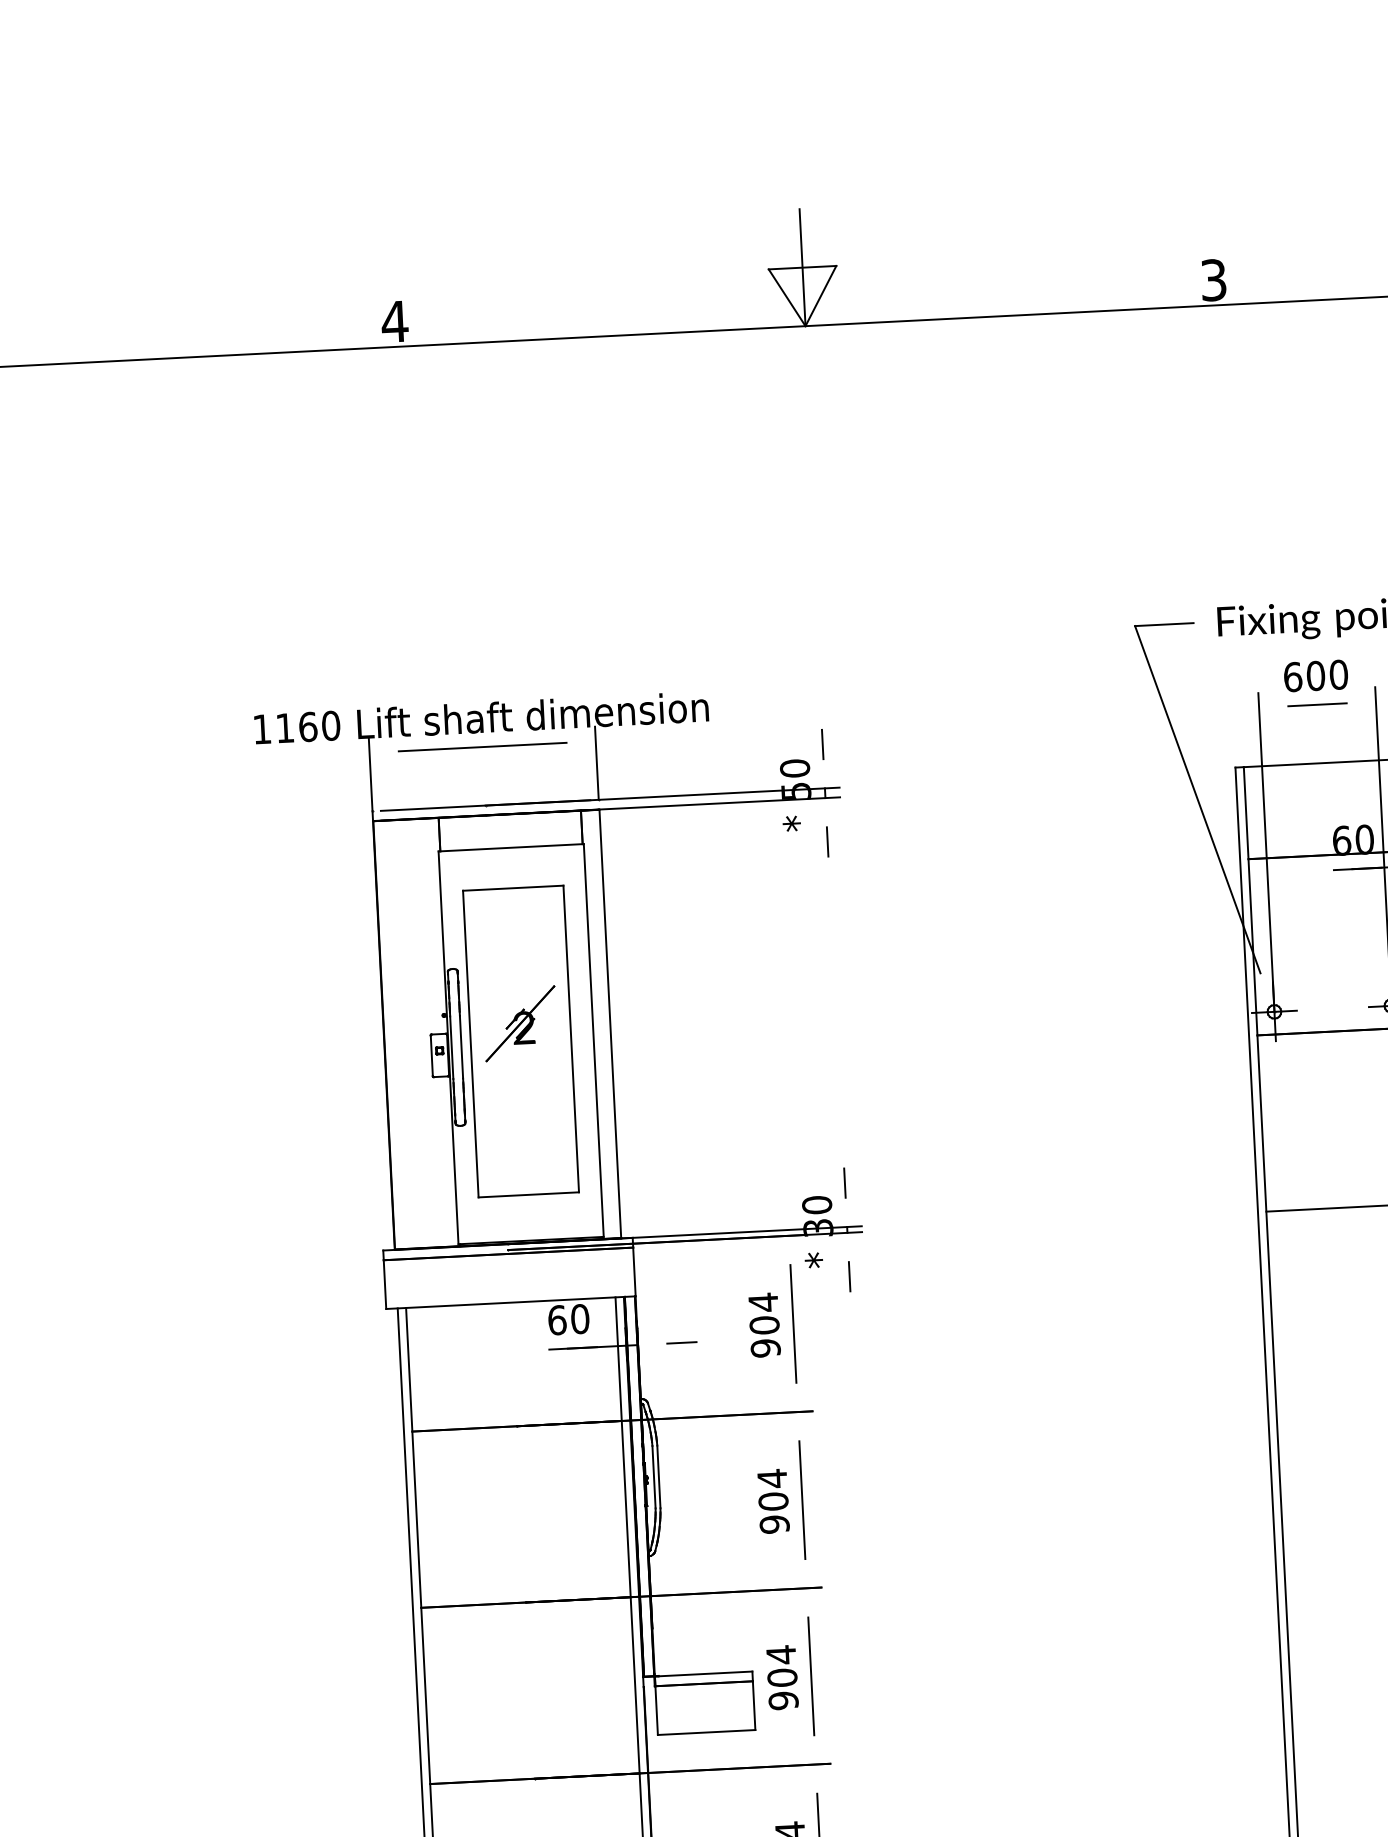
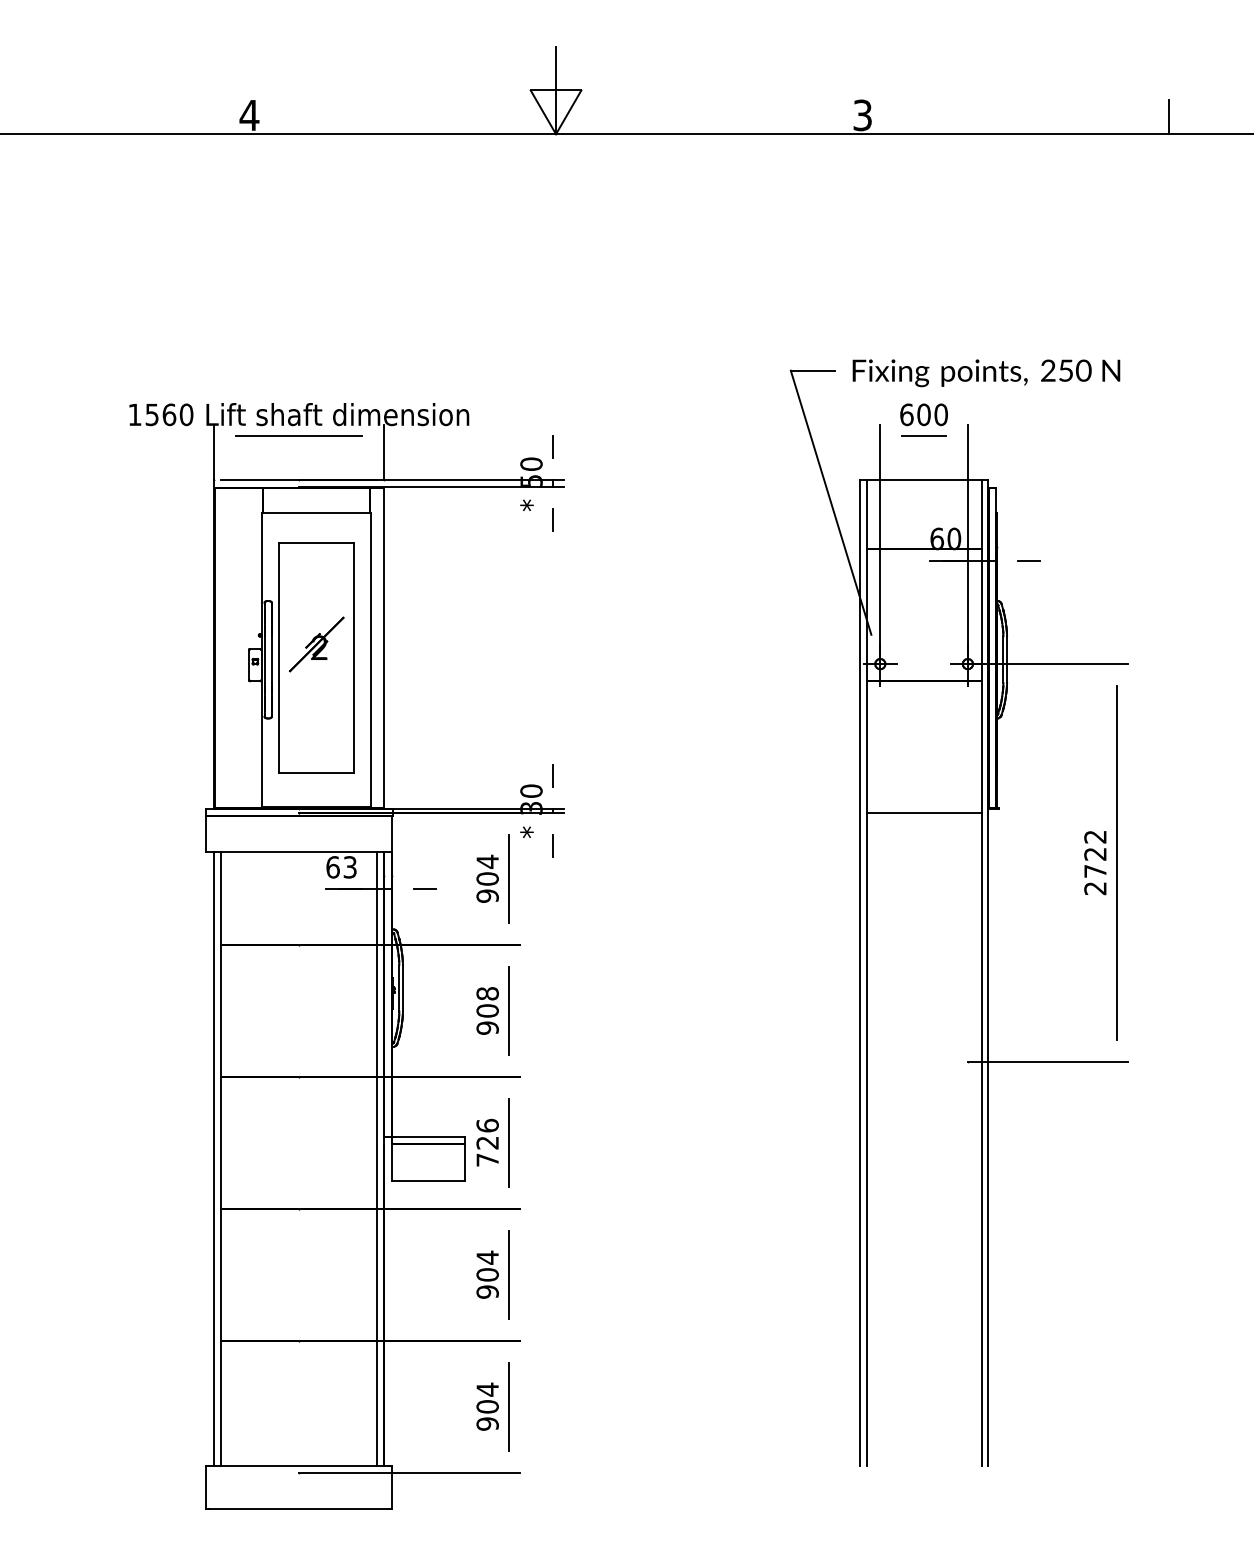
text: (284, 727) -> (151, 414), 1160 -> 1560
text: (579, 1319) -> (349, 867), 60 -> 63
text: (772, 1478) -> (487, 993), 904 -> 908
text: (782, 1677) -> (487, 1142), 904 -> 726

